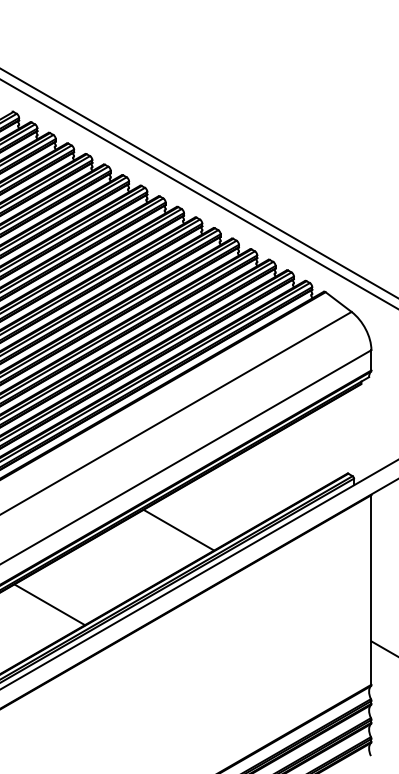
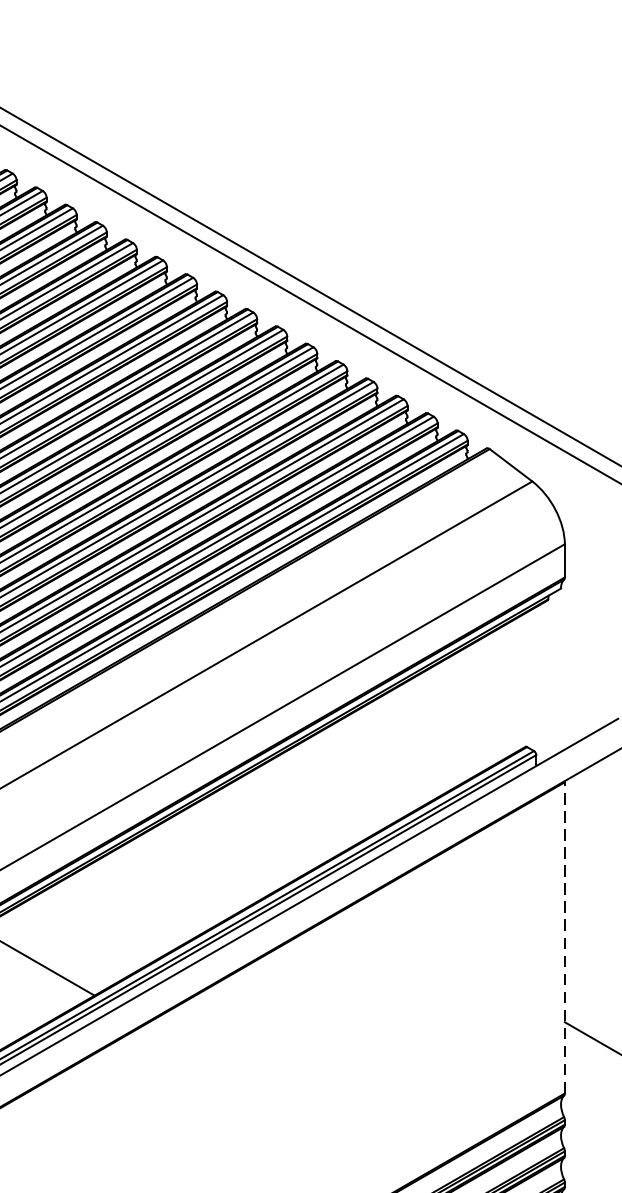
line: (178, 529) -> (248, 838), removed
line: (371, 589) -> (564, 937), solid -> dashed

